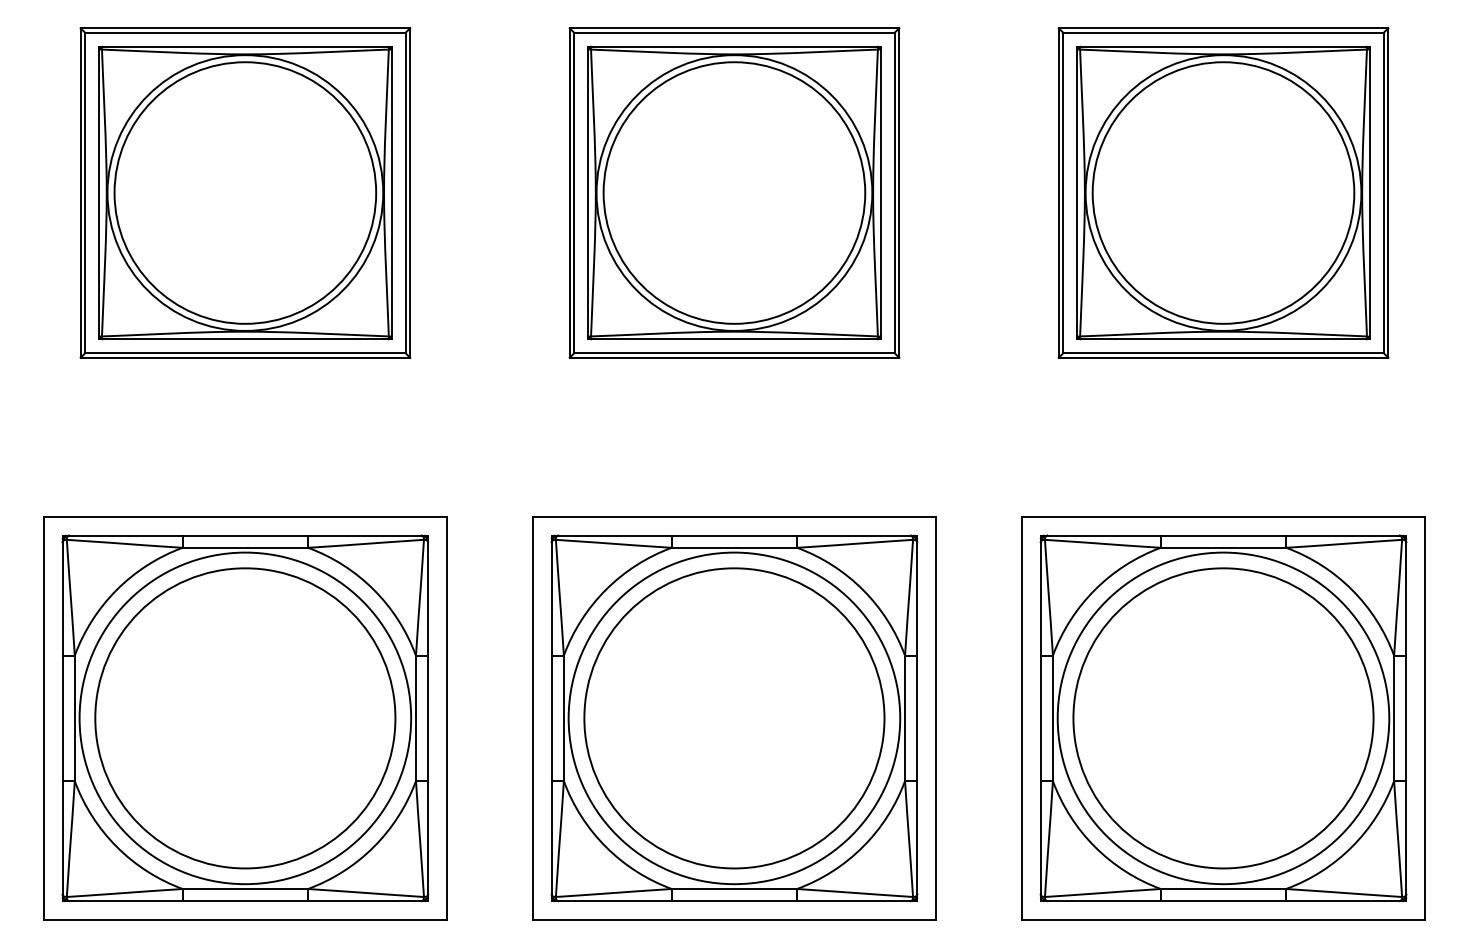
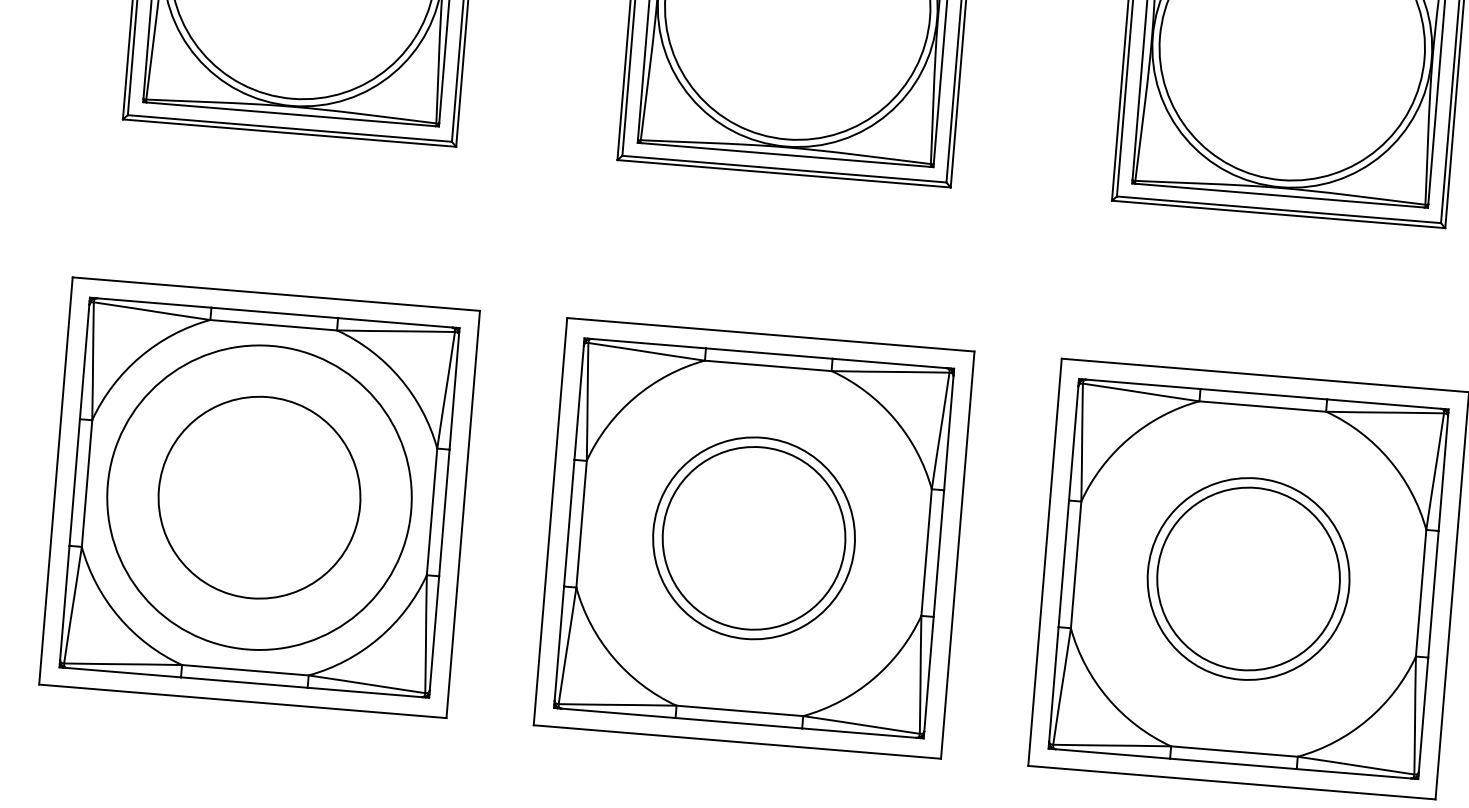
circle: (245, 718) -> (259, 497), size x0.6
circle: (734, 718) -> (754, 538), size x0.6
circle: (734, 718) -> (754, 538), size x0.6
circle: (1223, 718) -> (1248, 579), size x0.6
circle: (1223, 718) -> (1248, 579), size x0.6

